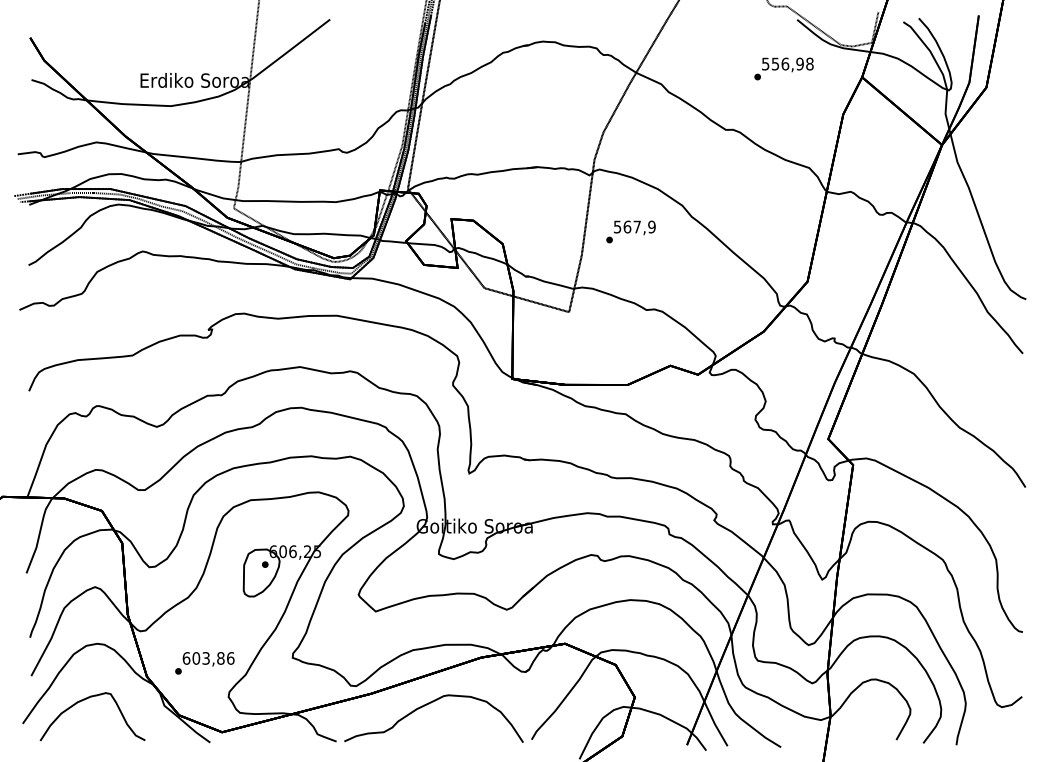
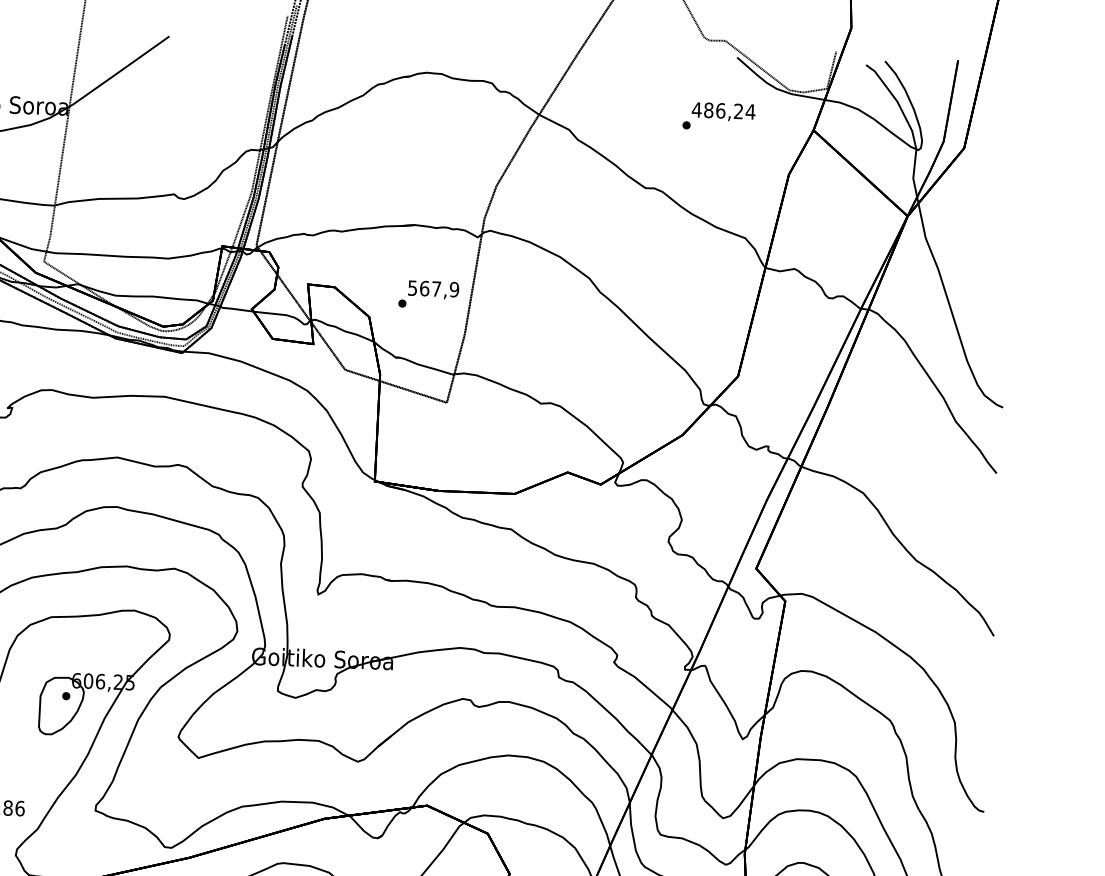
text: (787, 63) -> (723, 110), 556,98 -> 486,24
text: (630, 231) -> (428, 294), moved

